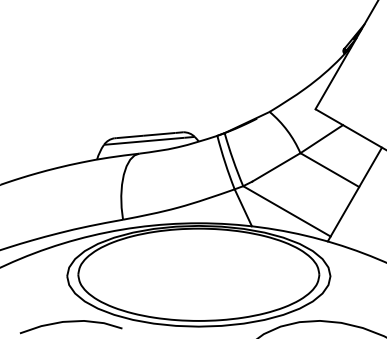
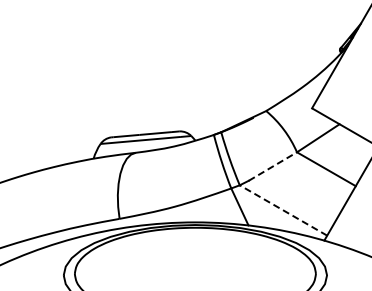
line: (276, 167) -> (273, 166), solid -> dashed
line: (286, 211) -> (283, 210), solid -> dashed

